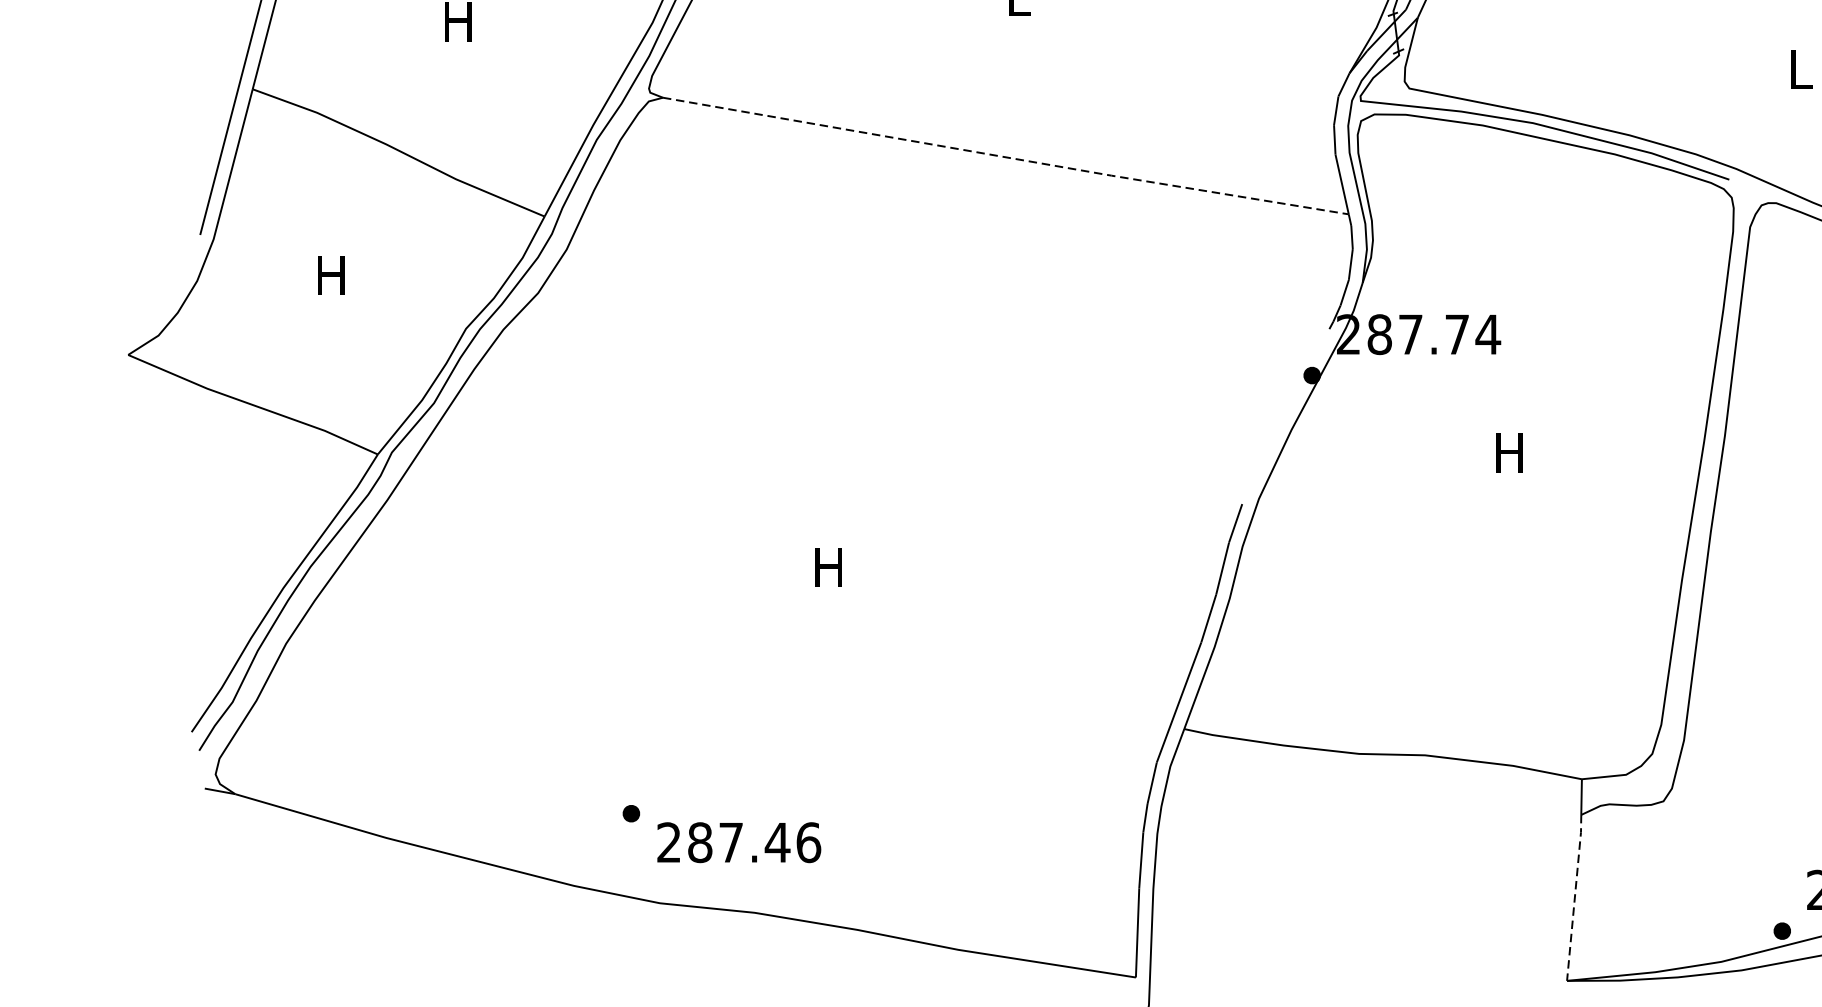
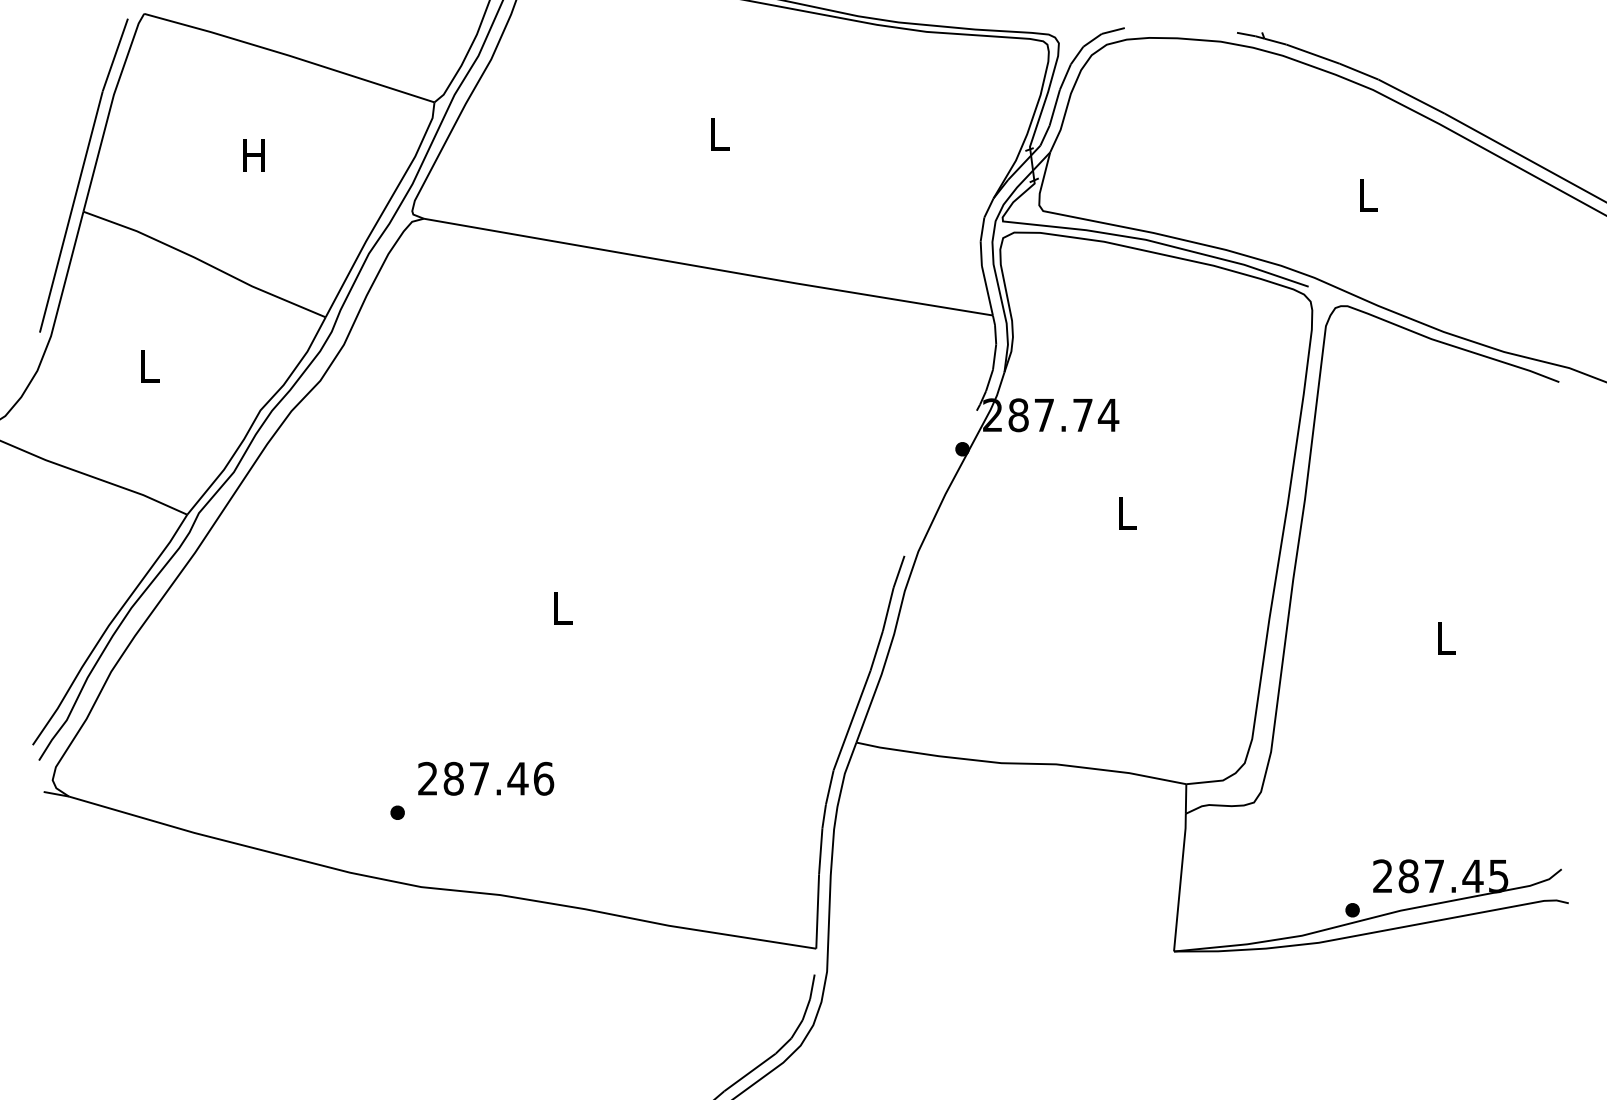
line: (1007, 157) -> (709, 268), dashed -> solid
text: (331, 275) -> (148, 366), H -> L
text: (1508, 452) -> (1125, 513), H -> L
text: (828, 567) -> (561, 608), H -> L
text: (739, 842) -> (486, 778), moved
line: (1574, 896) -> (1180, 881), dashed -> solid

